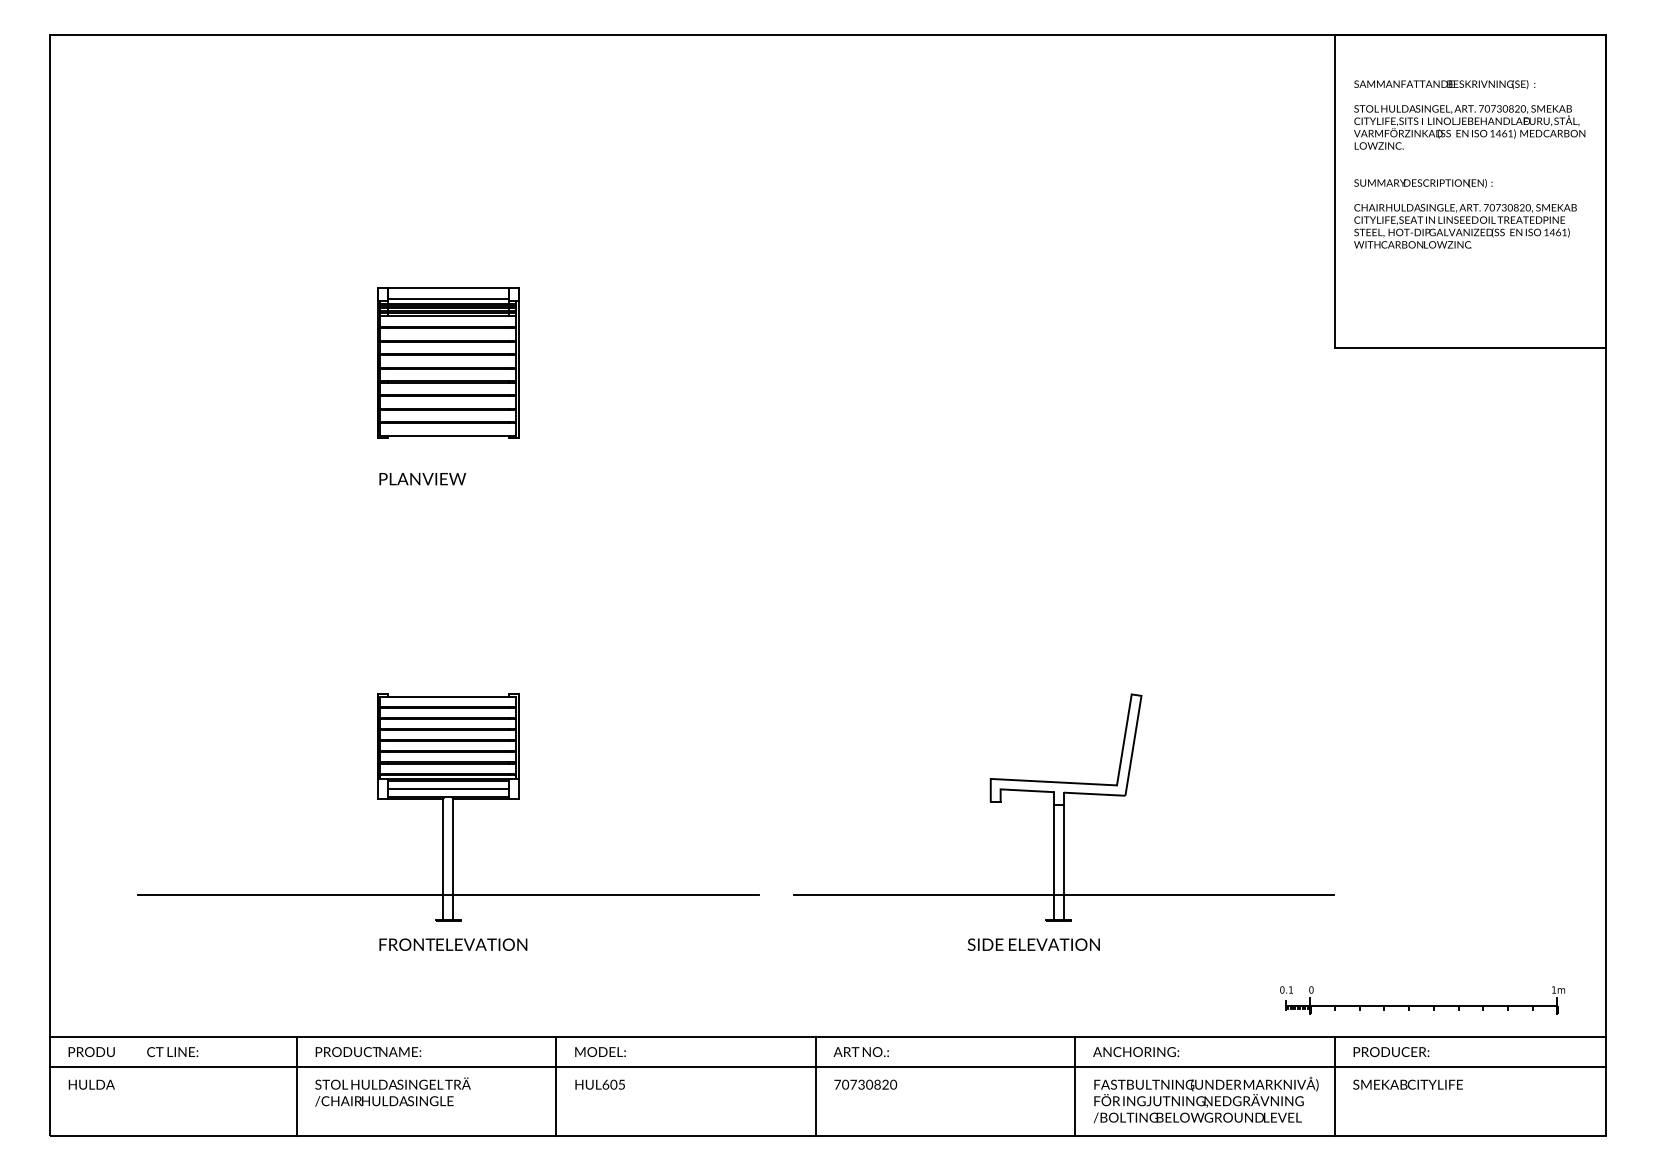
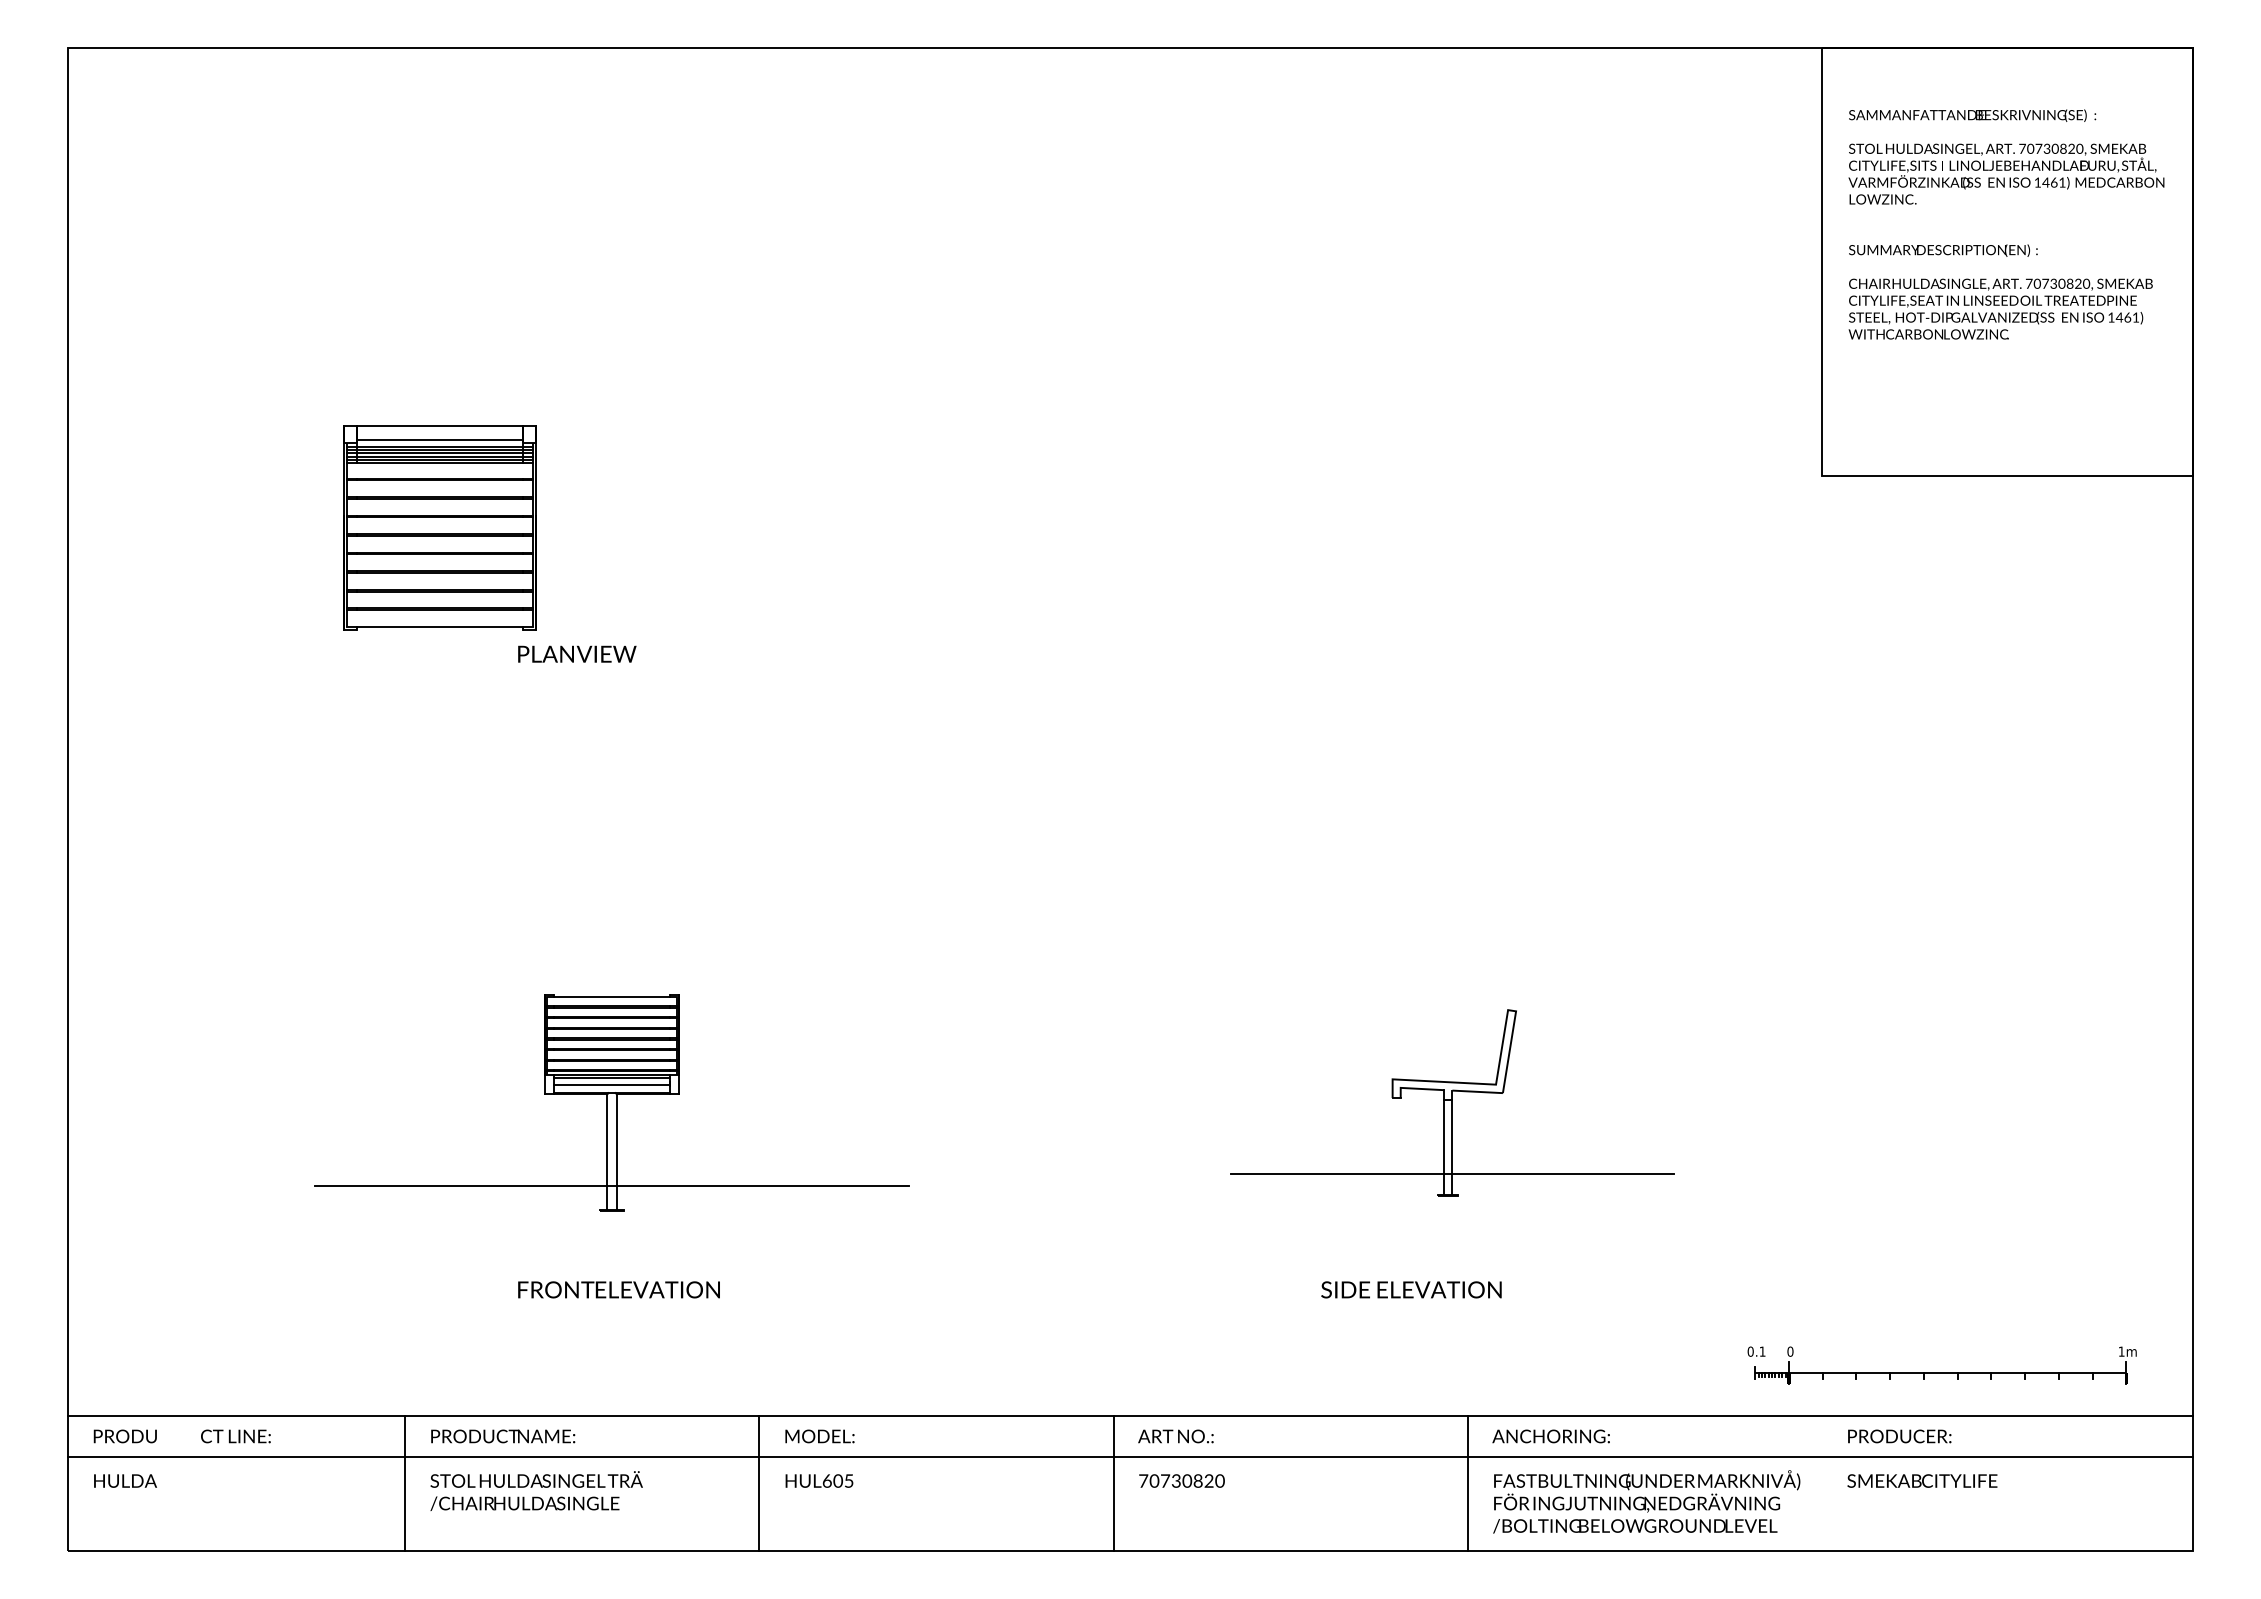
part: (447, 362) -> (439, 527), moved
part: (447, 807) -> (611, 1102), size x0.7
part: (1063, 807) -> (1452, 1102), size x0.6
line: (1334, 1086) -> (1822, 1483), removed

